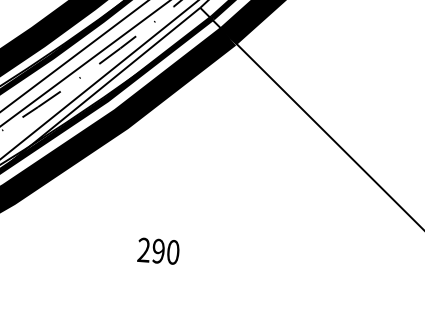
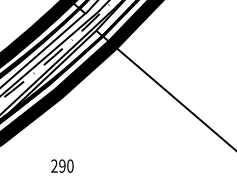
text: (158, 250) -> (62, 165), moved

